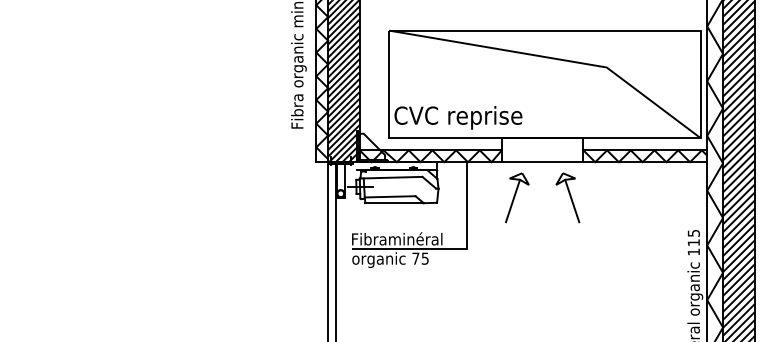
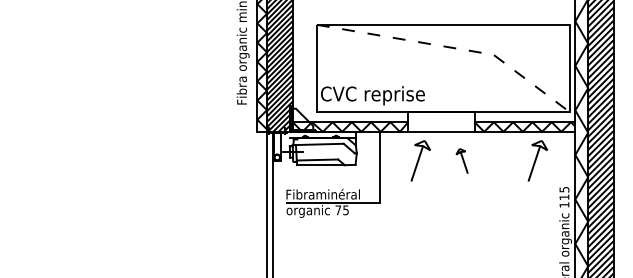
line: (556, 59) -> (452, 48), solid -> dashed
part: (567, 197) -> (461, 160), size x0.6
part: (661, 197) -> (538, 160), added

